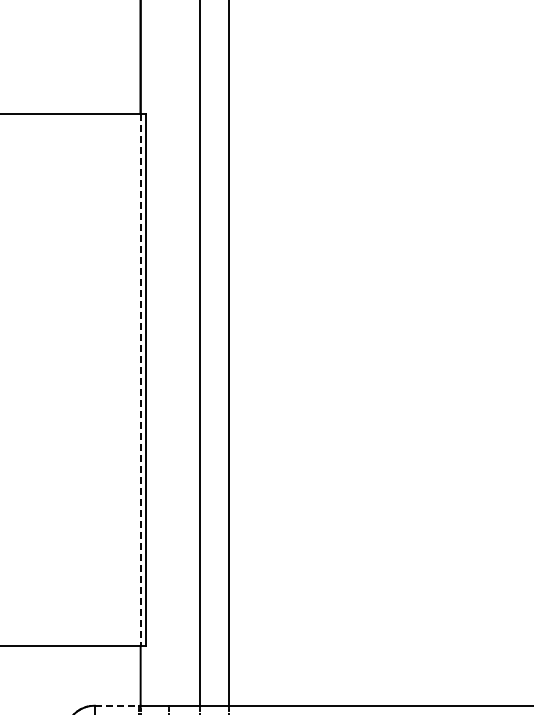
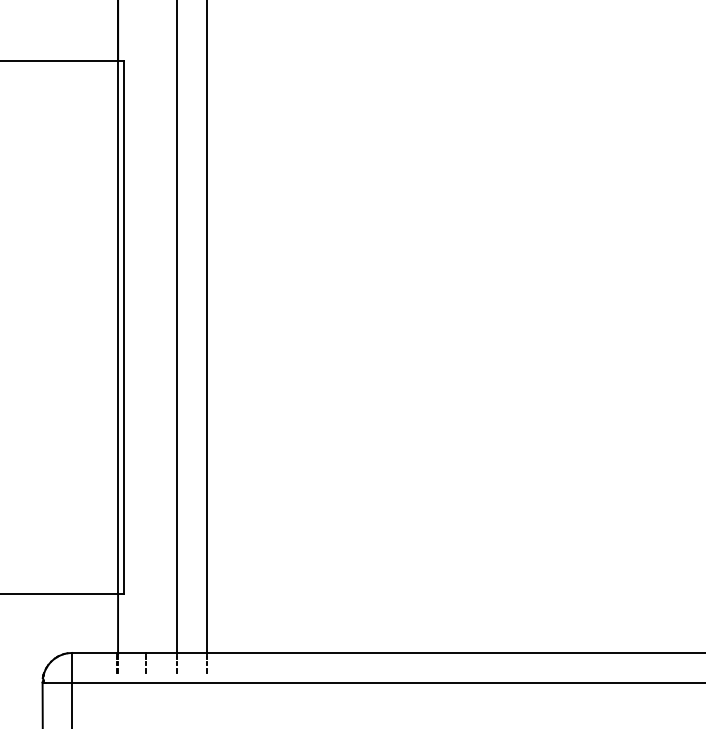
line: (141, 380) -> (118, 327), dashed -> solid
line: (117, 705) -> (94, 652), dashed -> solid

